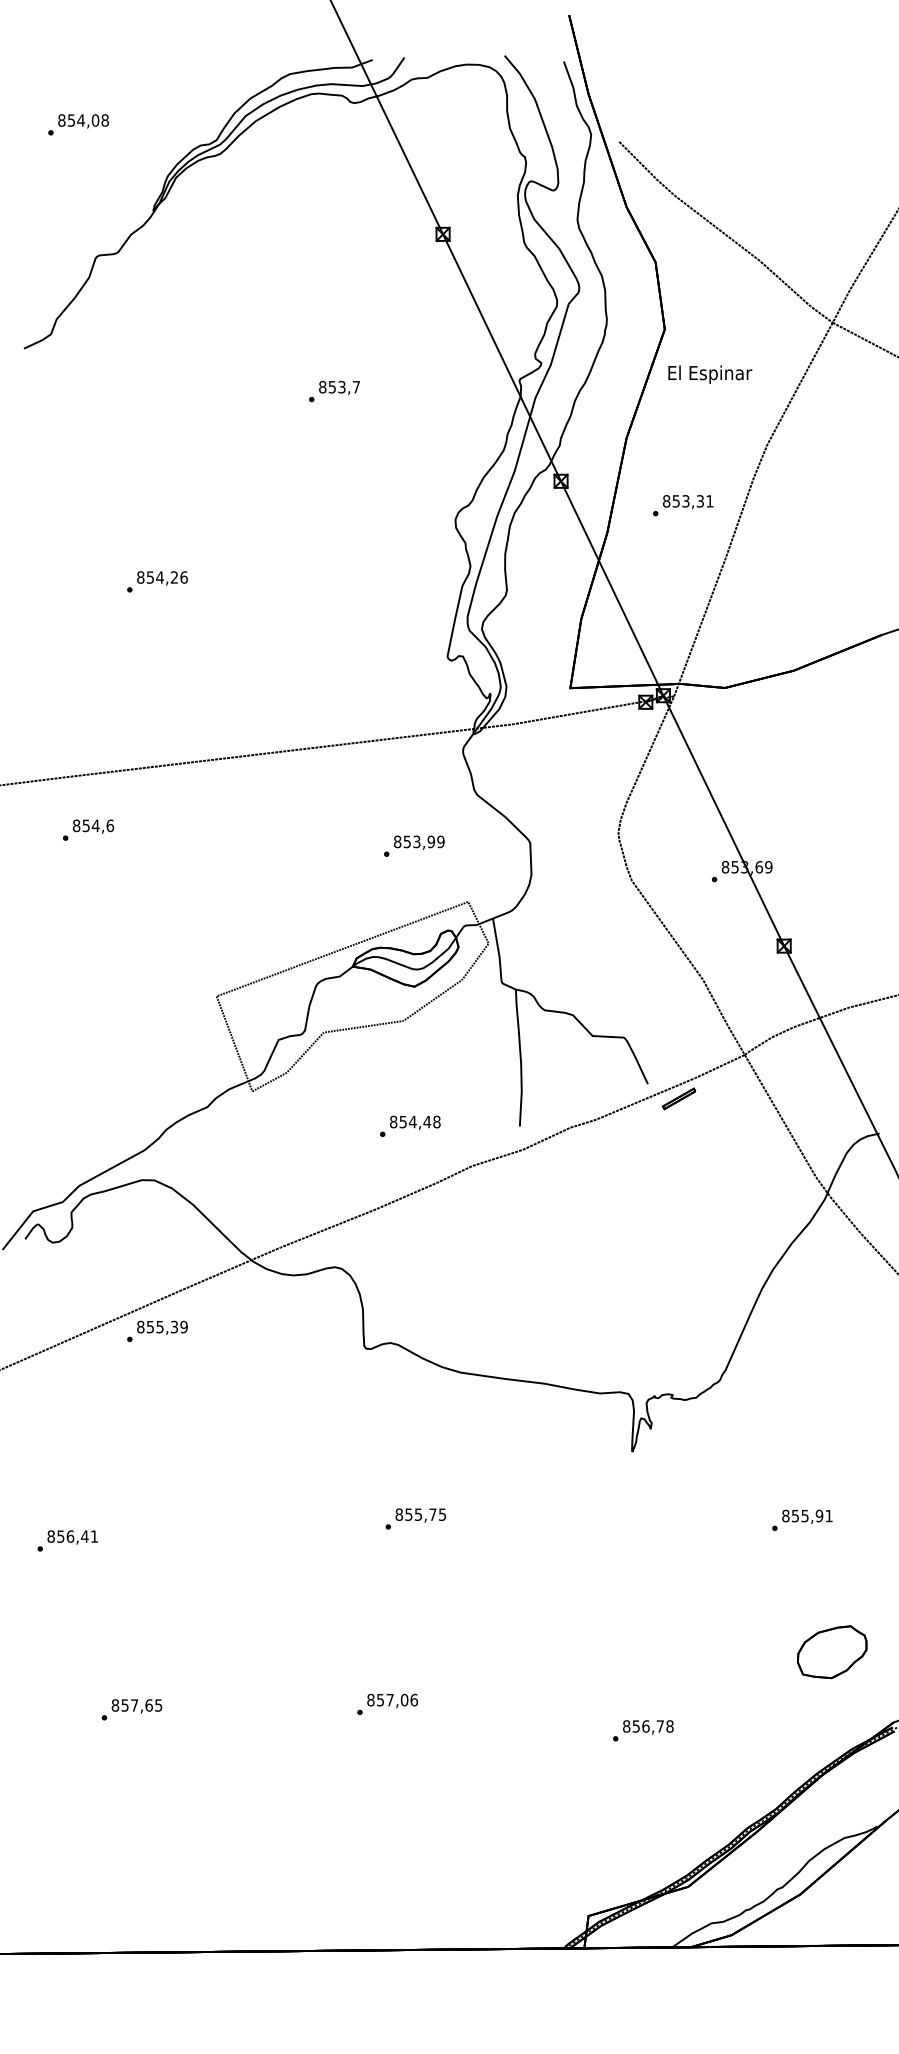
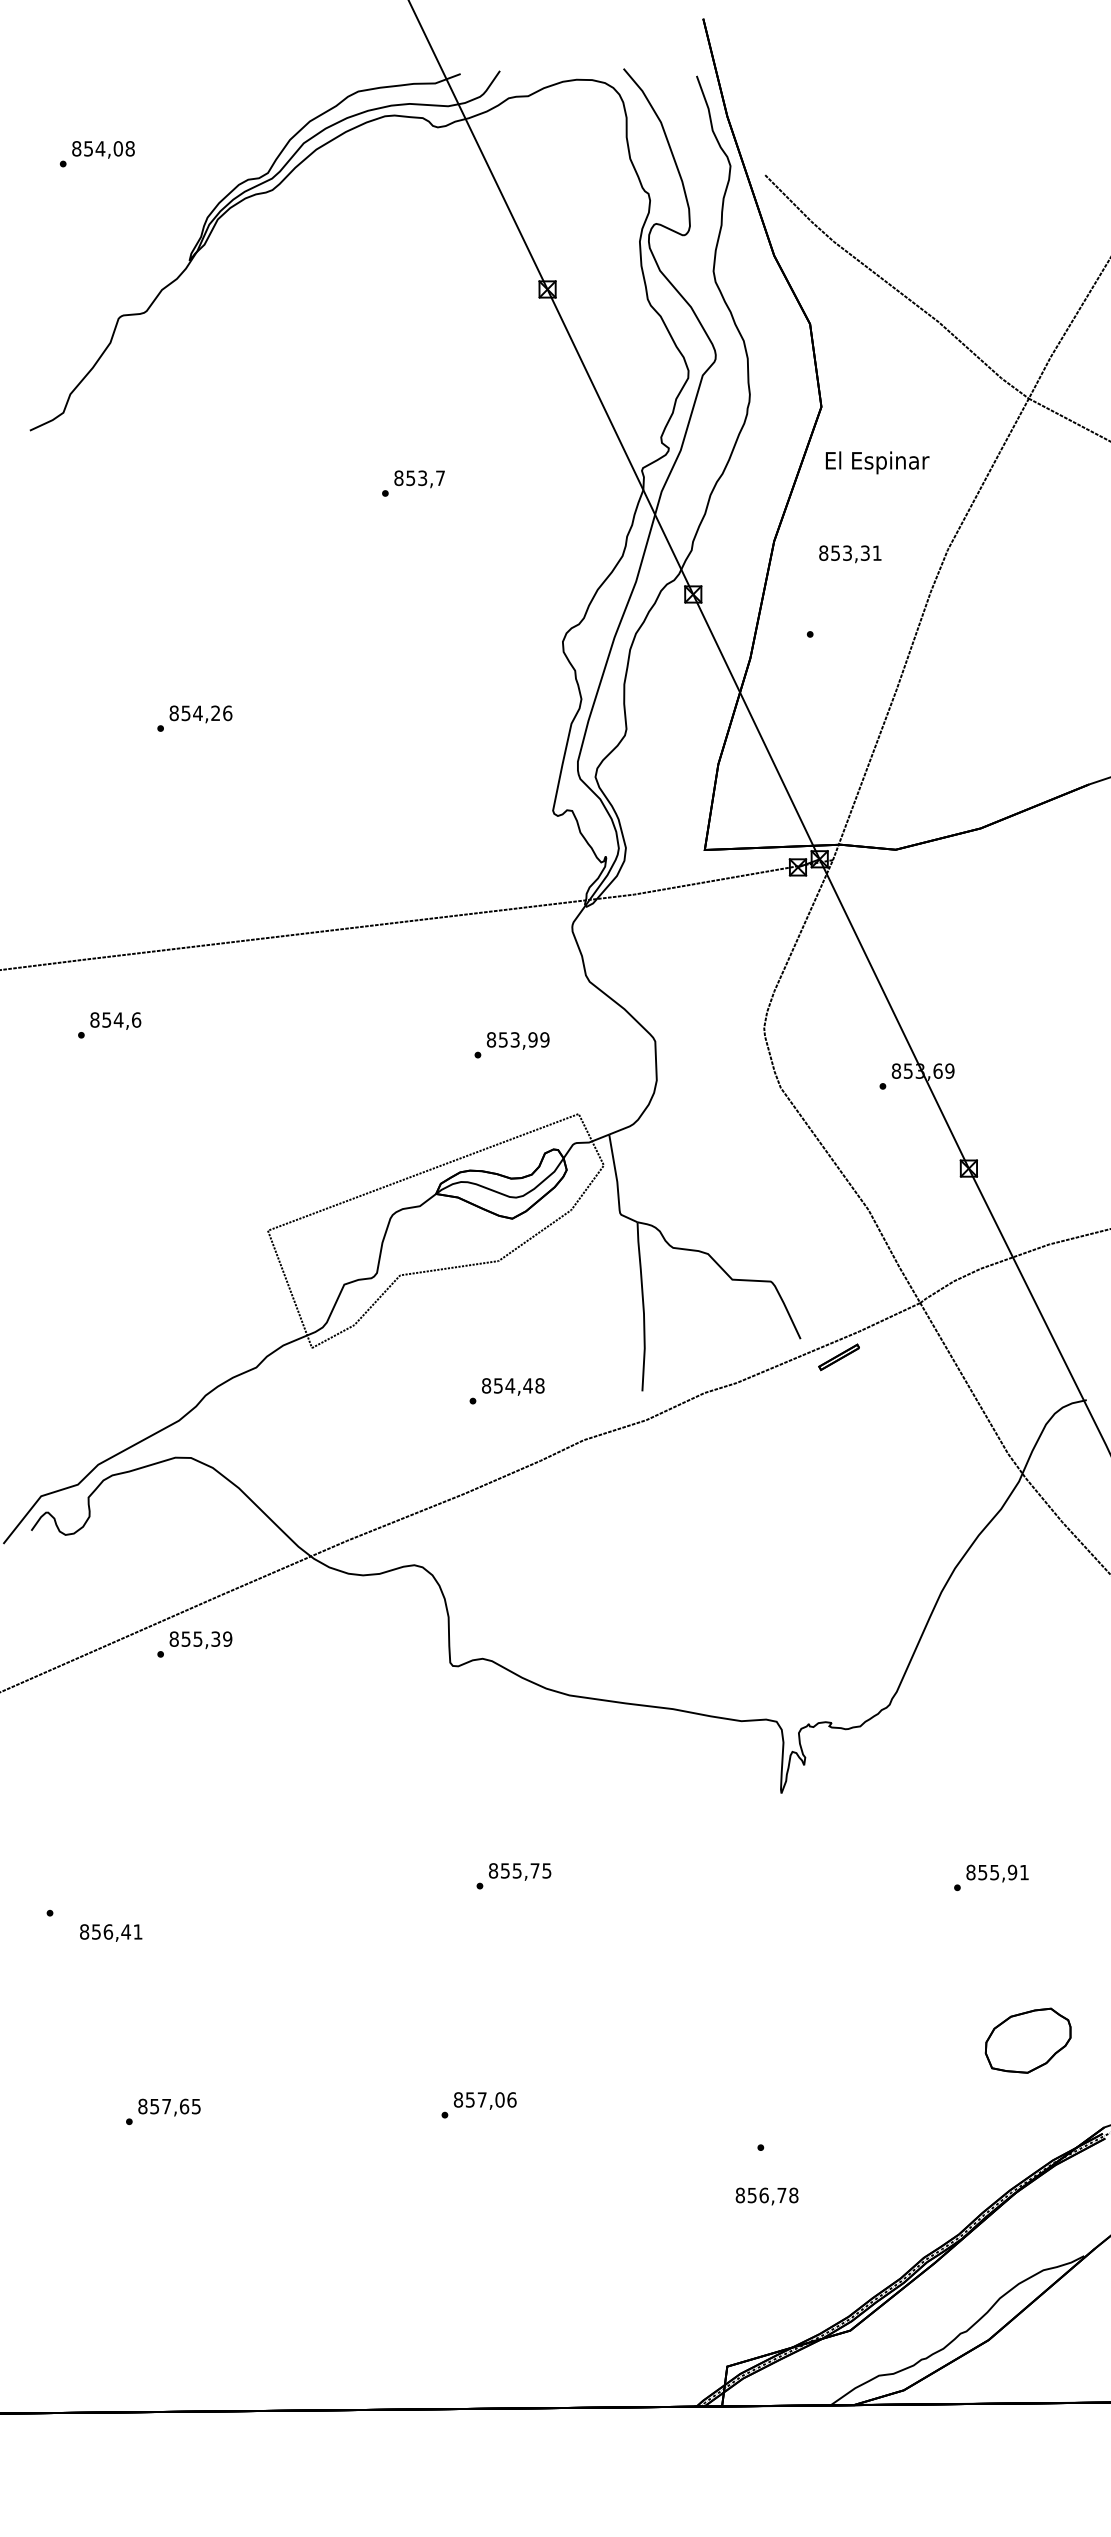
text: (688, 502) -> (850, 554), moved
text: (73, 1537) -> (111, 1932), moved
text: (647, 1727) -> (766, 2196), moved

